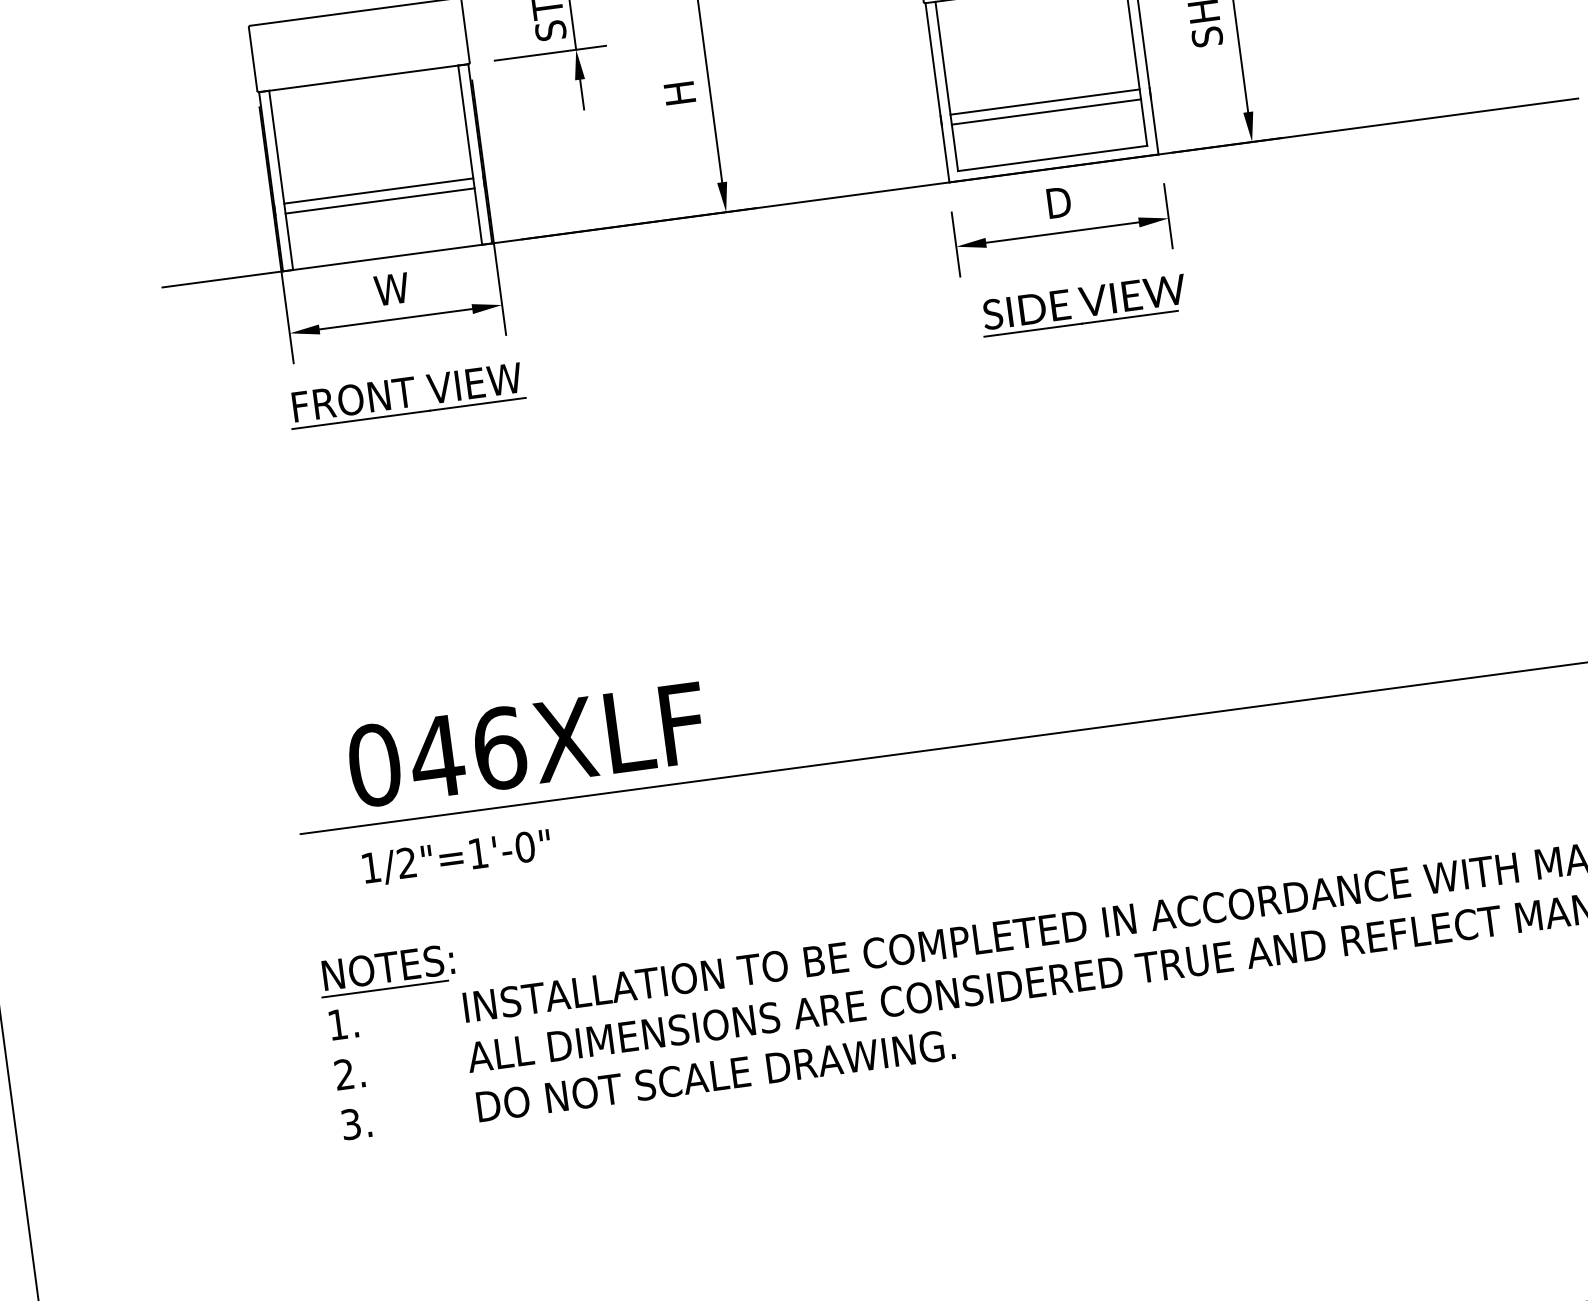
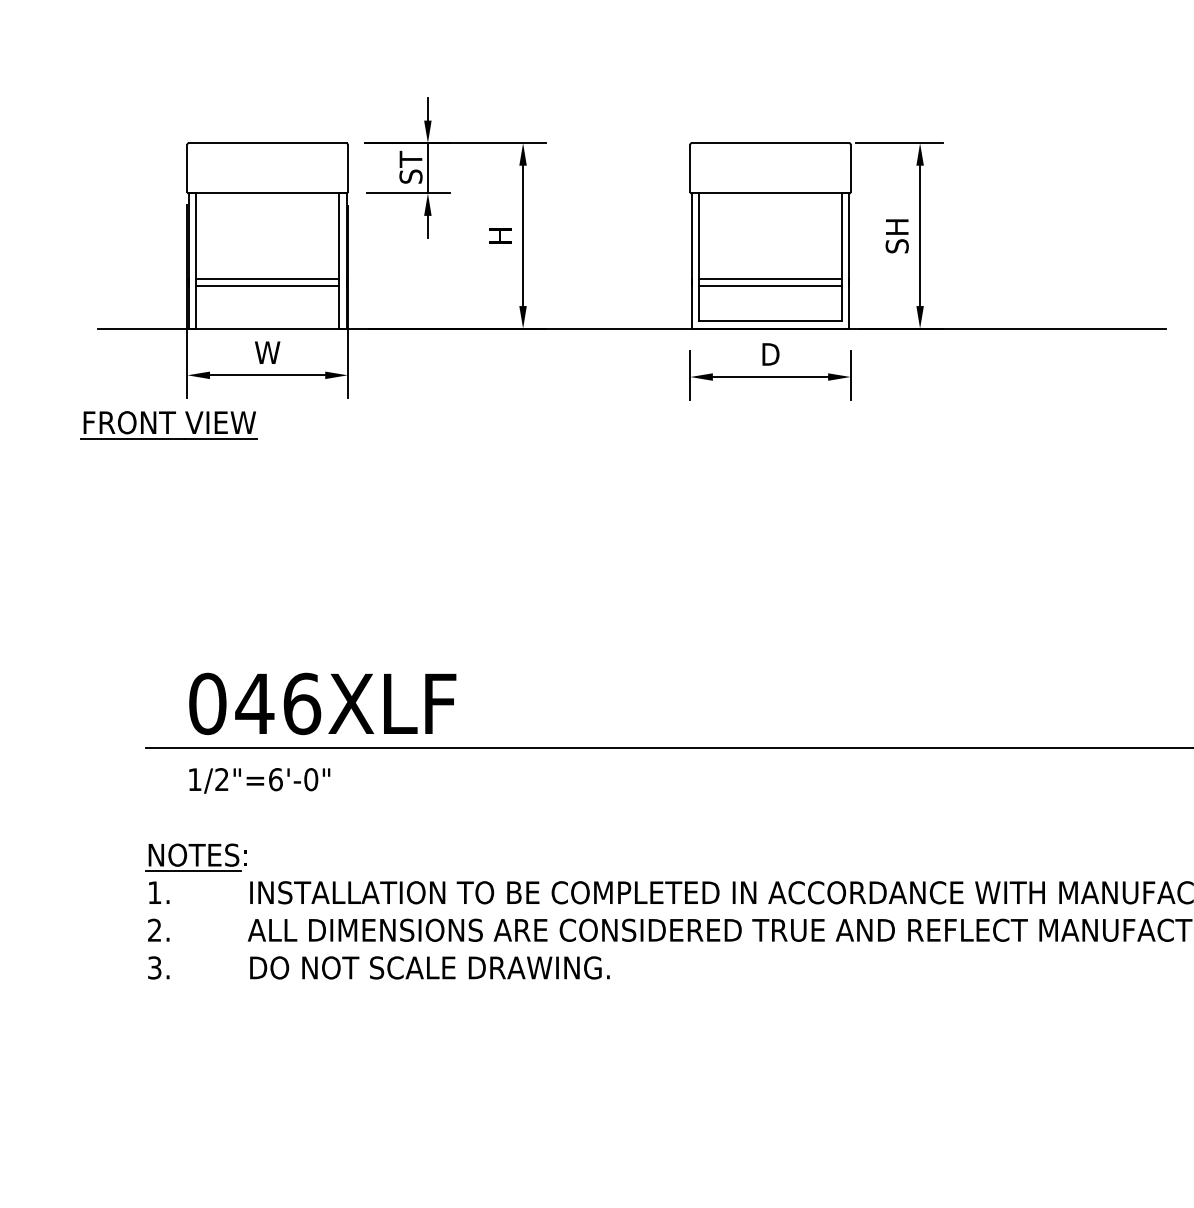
part: (1083, 306) -> (778, 433), removed
part: (406, 396) -> (168, 425), moved
text: (477, 853) -> (275, 779), 1/2"=1'-0" -> 1/2"=6'-0"

